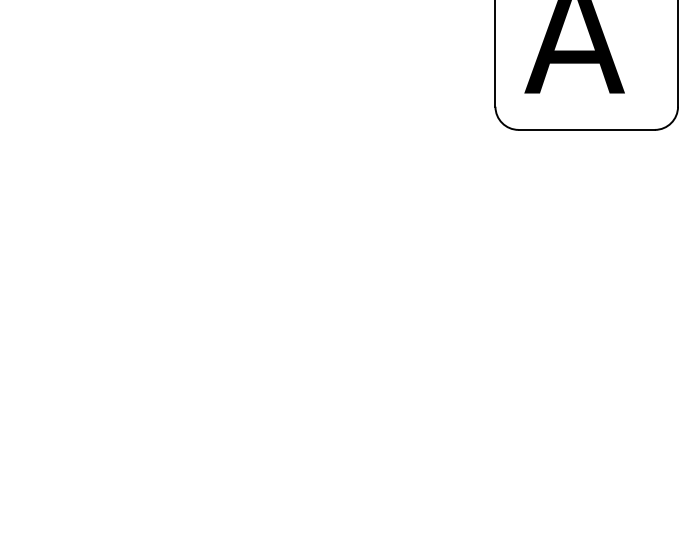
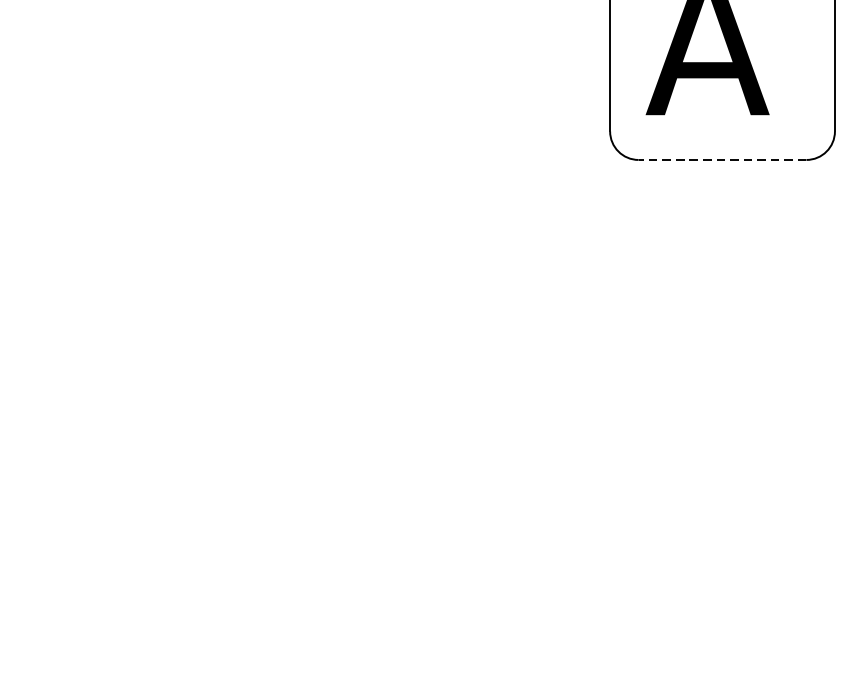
line: (586, 129) -> (722, 159), solid -> dashed

